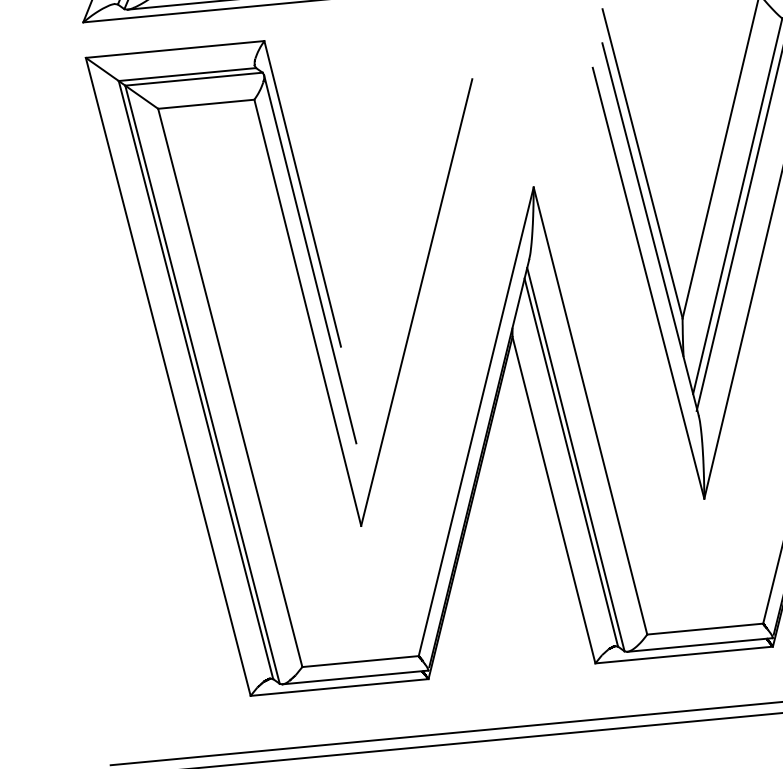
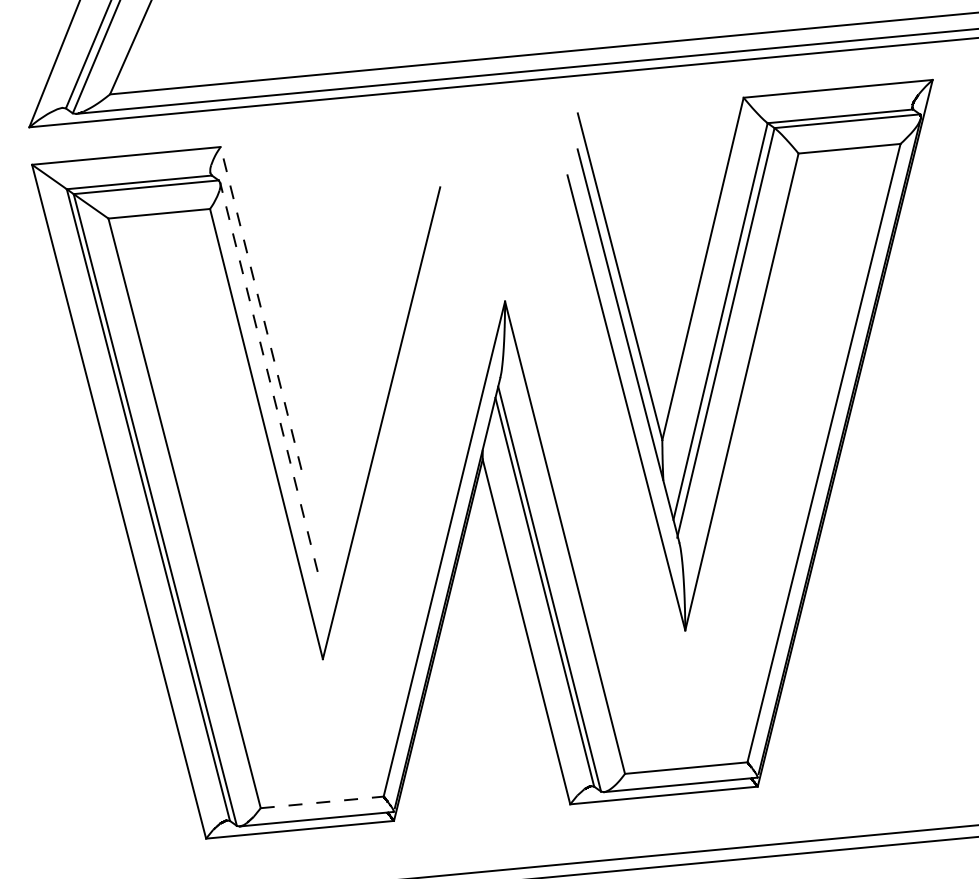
line: (302, 193) -> (260, 307), solid -> dashed
line: (309, 258) -> (268, 376), solid -> dashed
line: (360, 661) -> (322, 802), solid -> dashed

